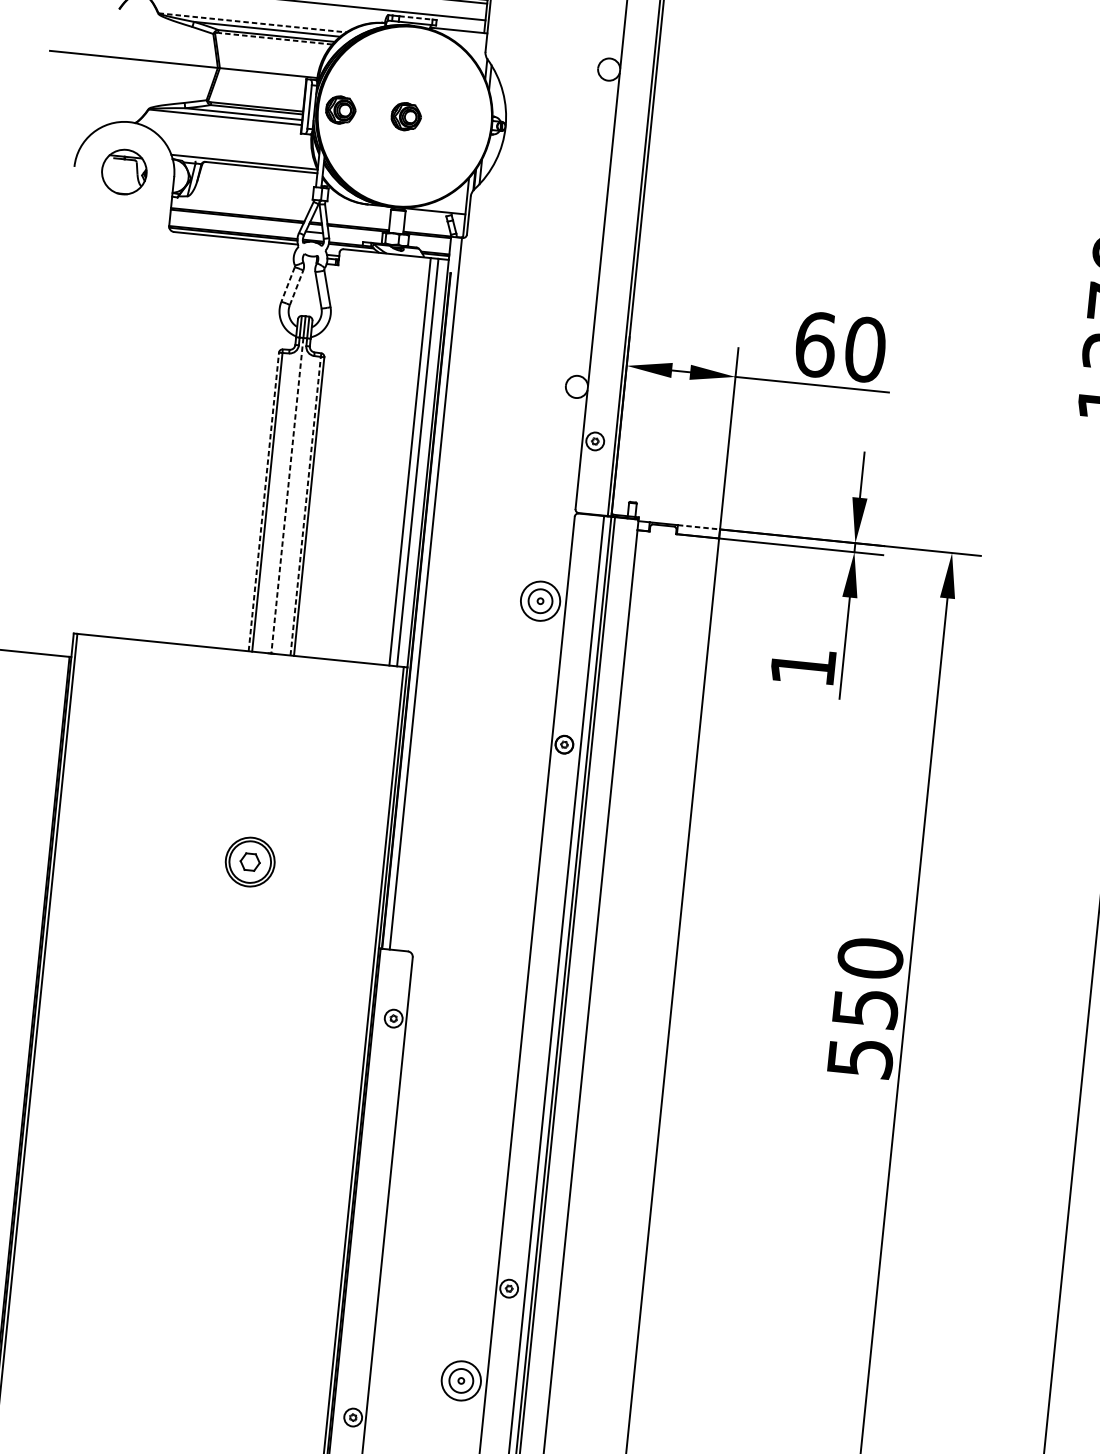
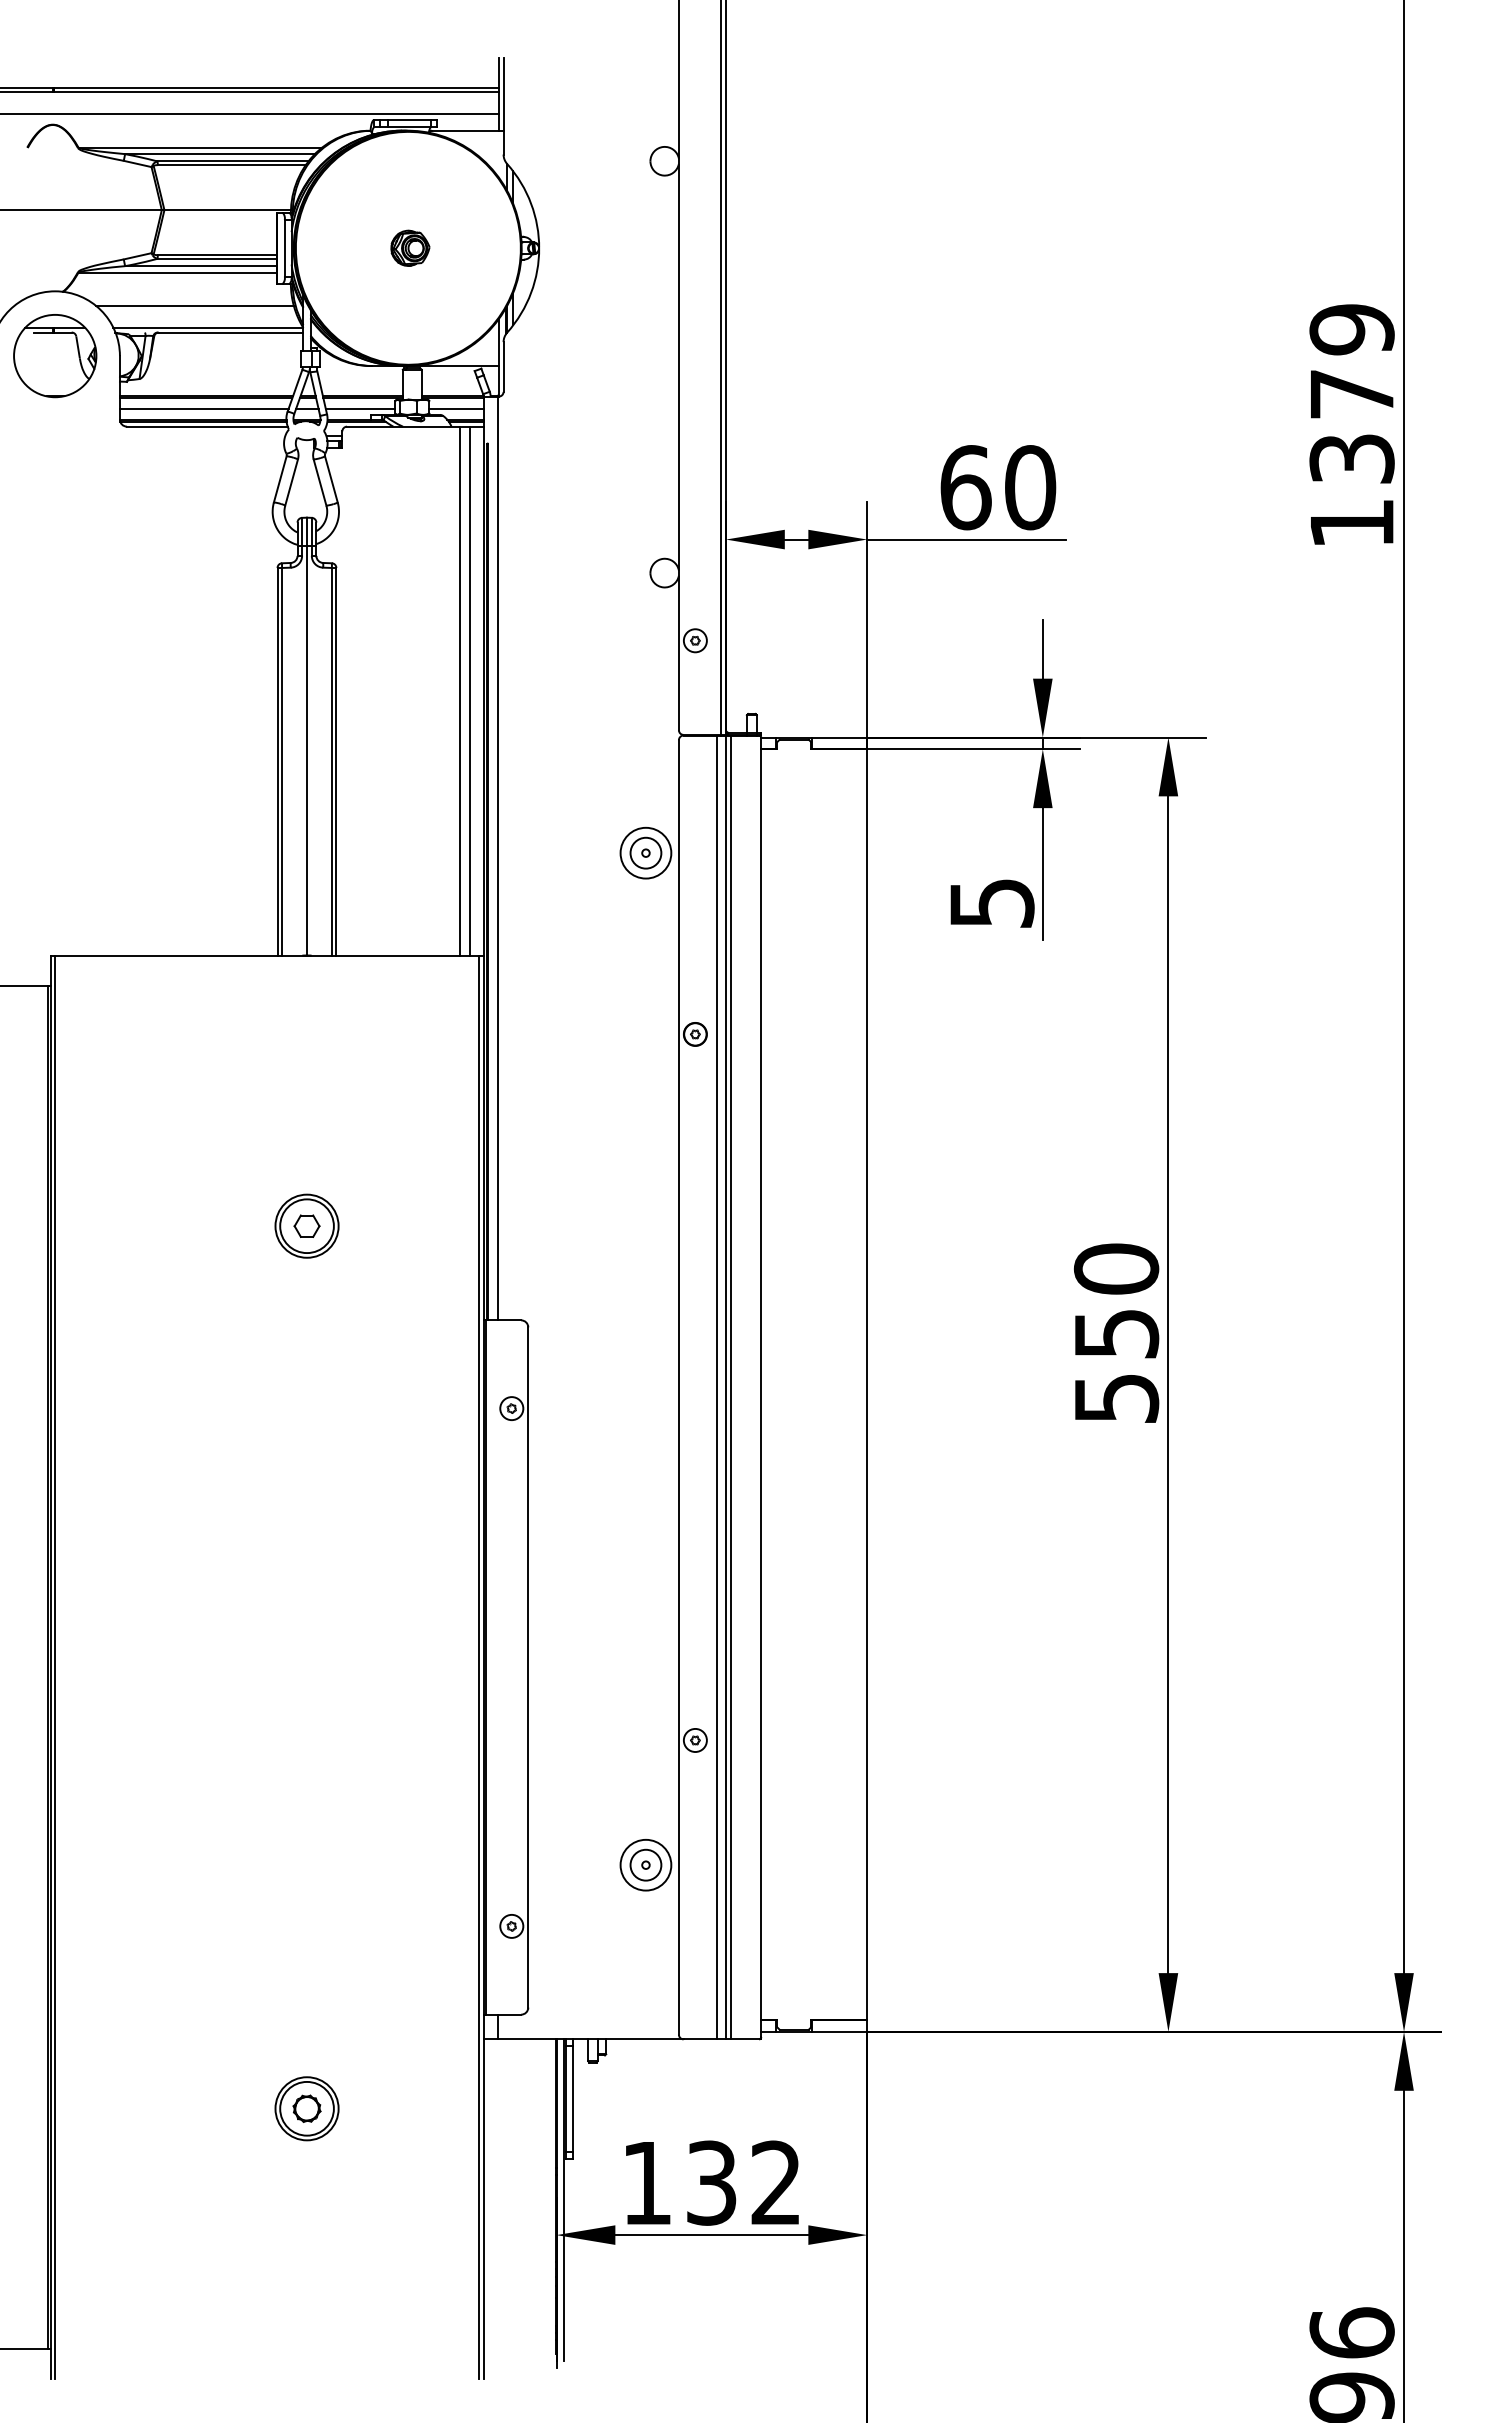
line: (415, 18) -> (409, 120), dashed -> solid
line: (252, 22) -> (200, 147), dashed -> solid
line: (275, 38) -> (231, 165), dashed -> solid
part: (341, 109) -> (325, 247), removed
line: (235, 144) -> (194, 306), added
part: (124, 172) -> (55, 356), size x1.43
line: (234, 224) -> (203, 408), added
line: (355, 236) -> (360, 408), added
line: (429, 243) -> (456, 408), added
line: (288, 284) -> (280, 479), dashed -> solid
line: (296, 287) -> (291, 482), dashed -> solid
line: (287, 495) -> (306, 750), dashed -> solid
line: (263, 501) -> (277, 761), dashed -> solid
line: (305, 505) -> (331, 761), dashed -> solid
line: (699, 527) -> (840, 737), dashed -> solid
text: (803, 667) -> (992, 903), 1 -> 5

